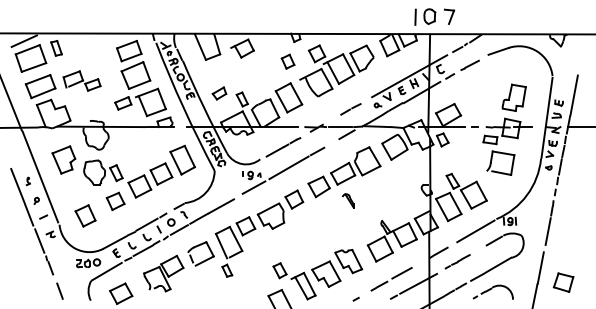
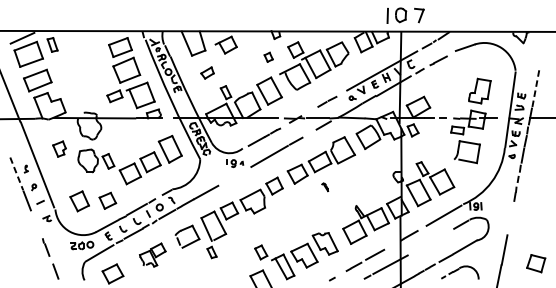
part: (287, 61) -> (268, 57), size x0.7
part: (81, 80) -> (75, 74), removed
part: (219, 93) -> (207, 73), moved
line: (574, 95) -> (536, 88), solid -> dashed
part: (63, 159) -> (59, 148), size x0.6
line: (18, 186) -> (17, 173), solid -> dashed
line: (253, 187) -> (236, 174), removed
part: (348, 200) -> (325, 186), size x0.6
part: (115, 201) -> (107, 200), moved
line: (547, 231) -> (510, 215), removed
line: (39, 240) -> (36, 224), removed
line: (457, 261) -> (426, 243), removed
part: (163, 273) -> (152, 255), size x0.7
part: (563, 282) -> (536, 263), moved

